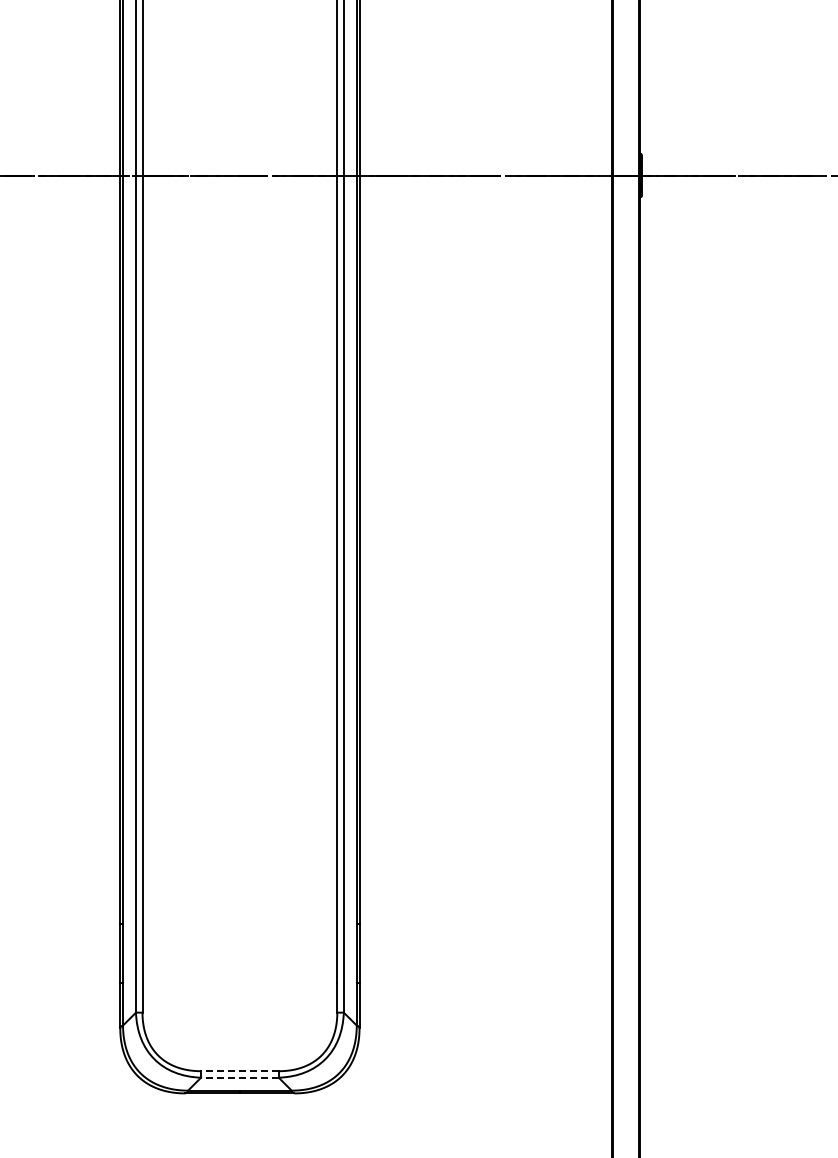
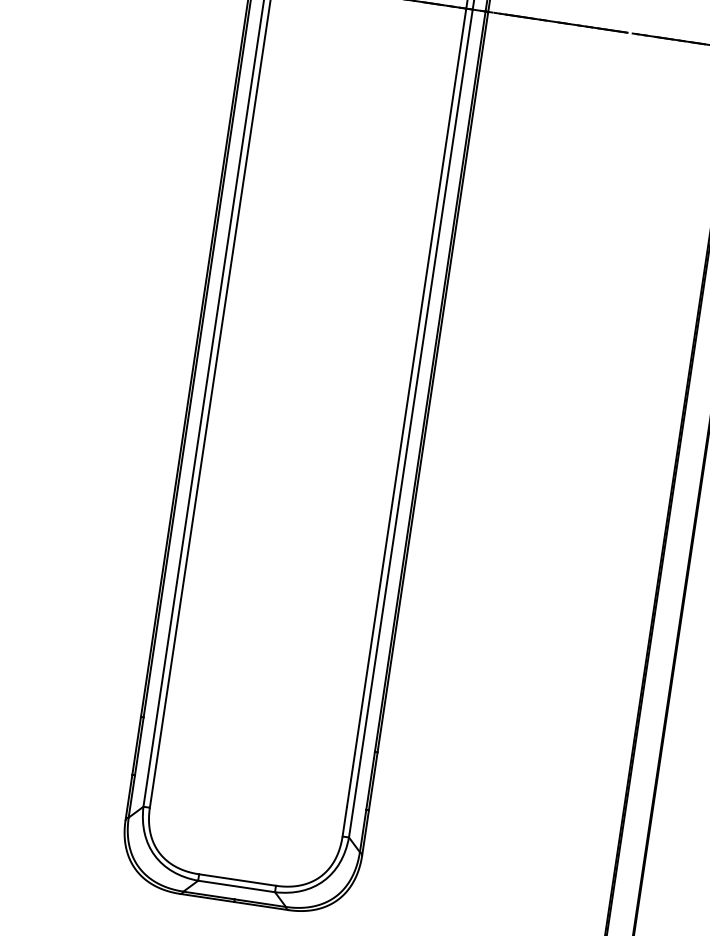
line: (239, 1071) -> (237, 880), dashed -> solid
line: (239, 1077) -> (236, 886), dashed -> solid

